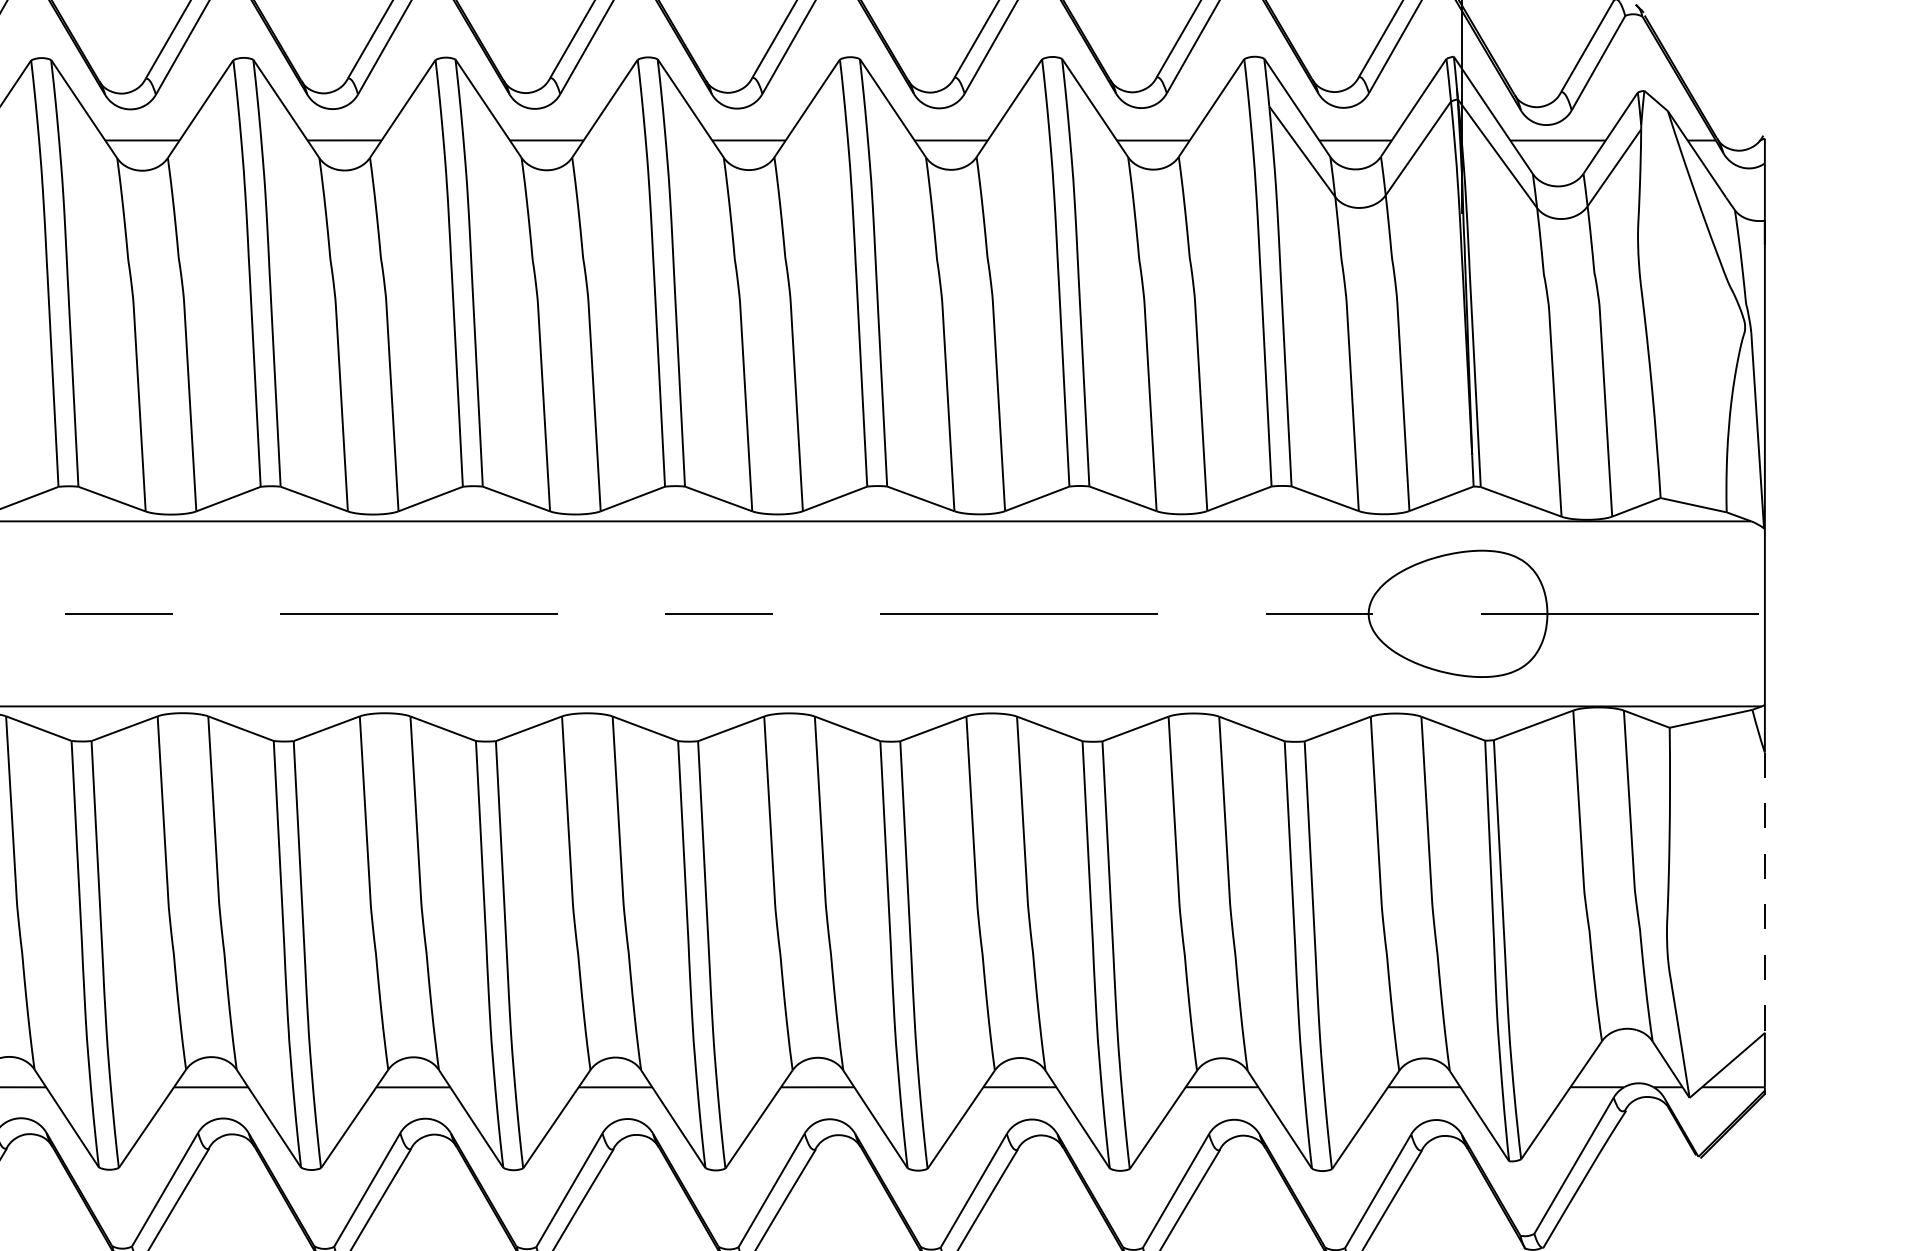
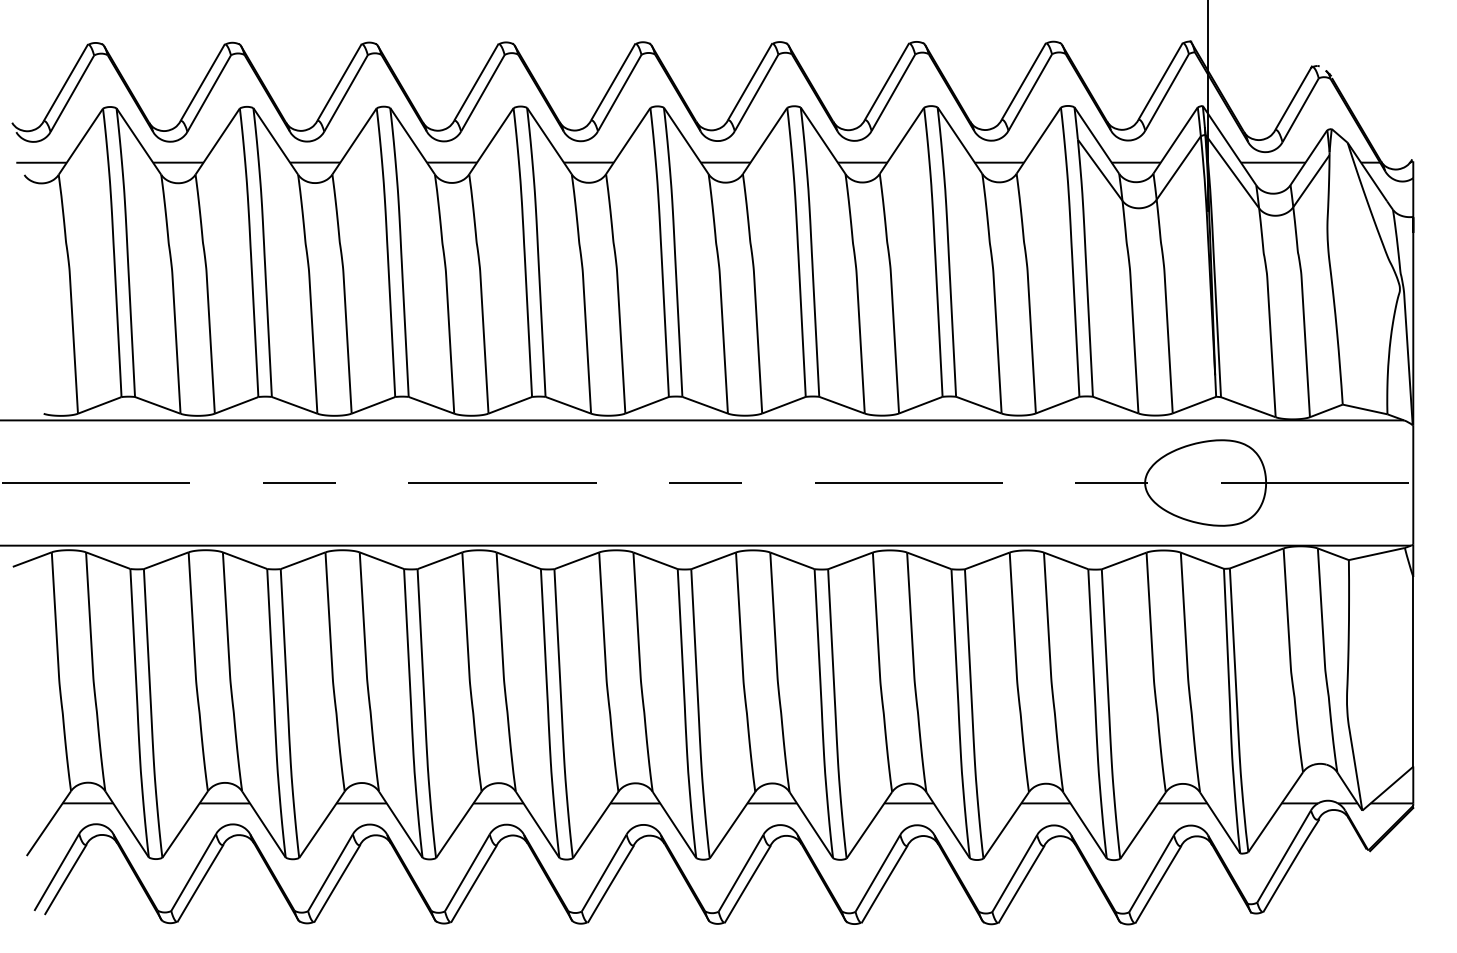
line: (1765, 892) -> (1413, 671), dashed -> solid

